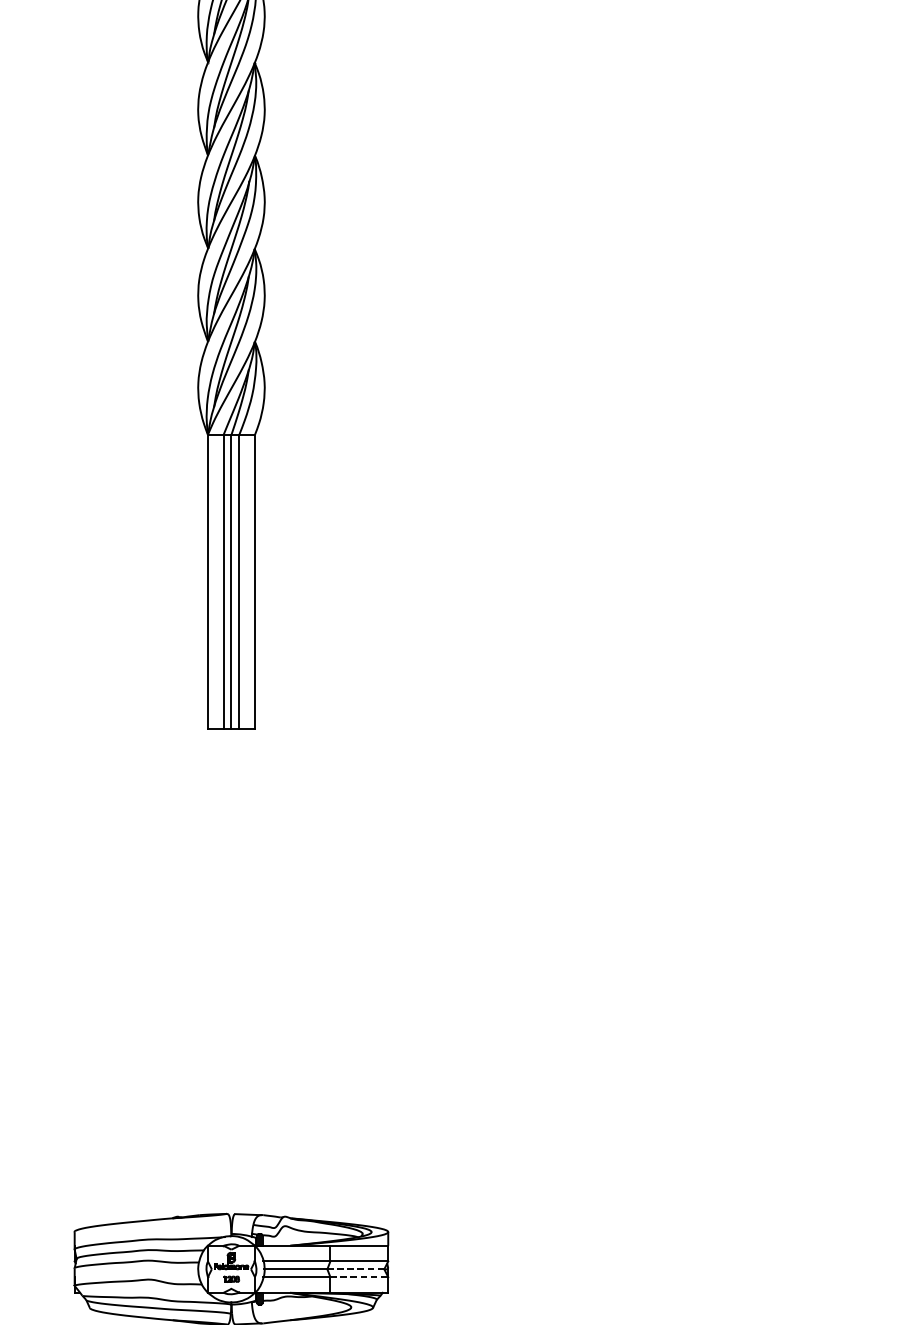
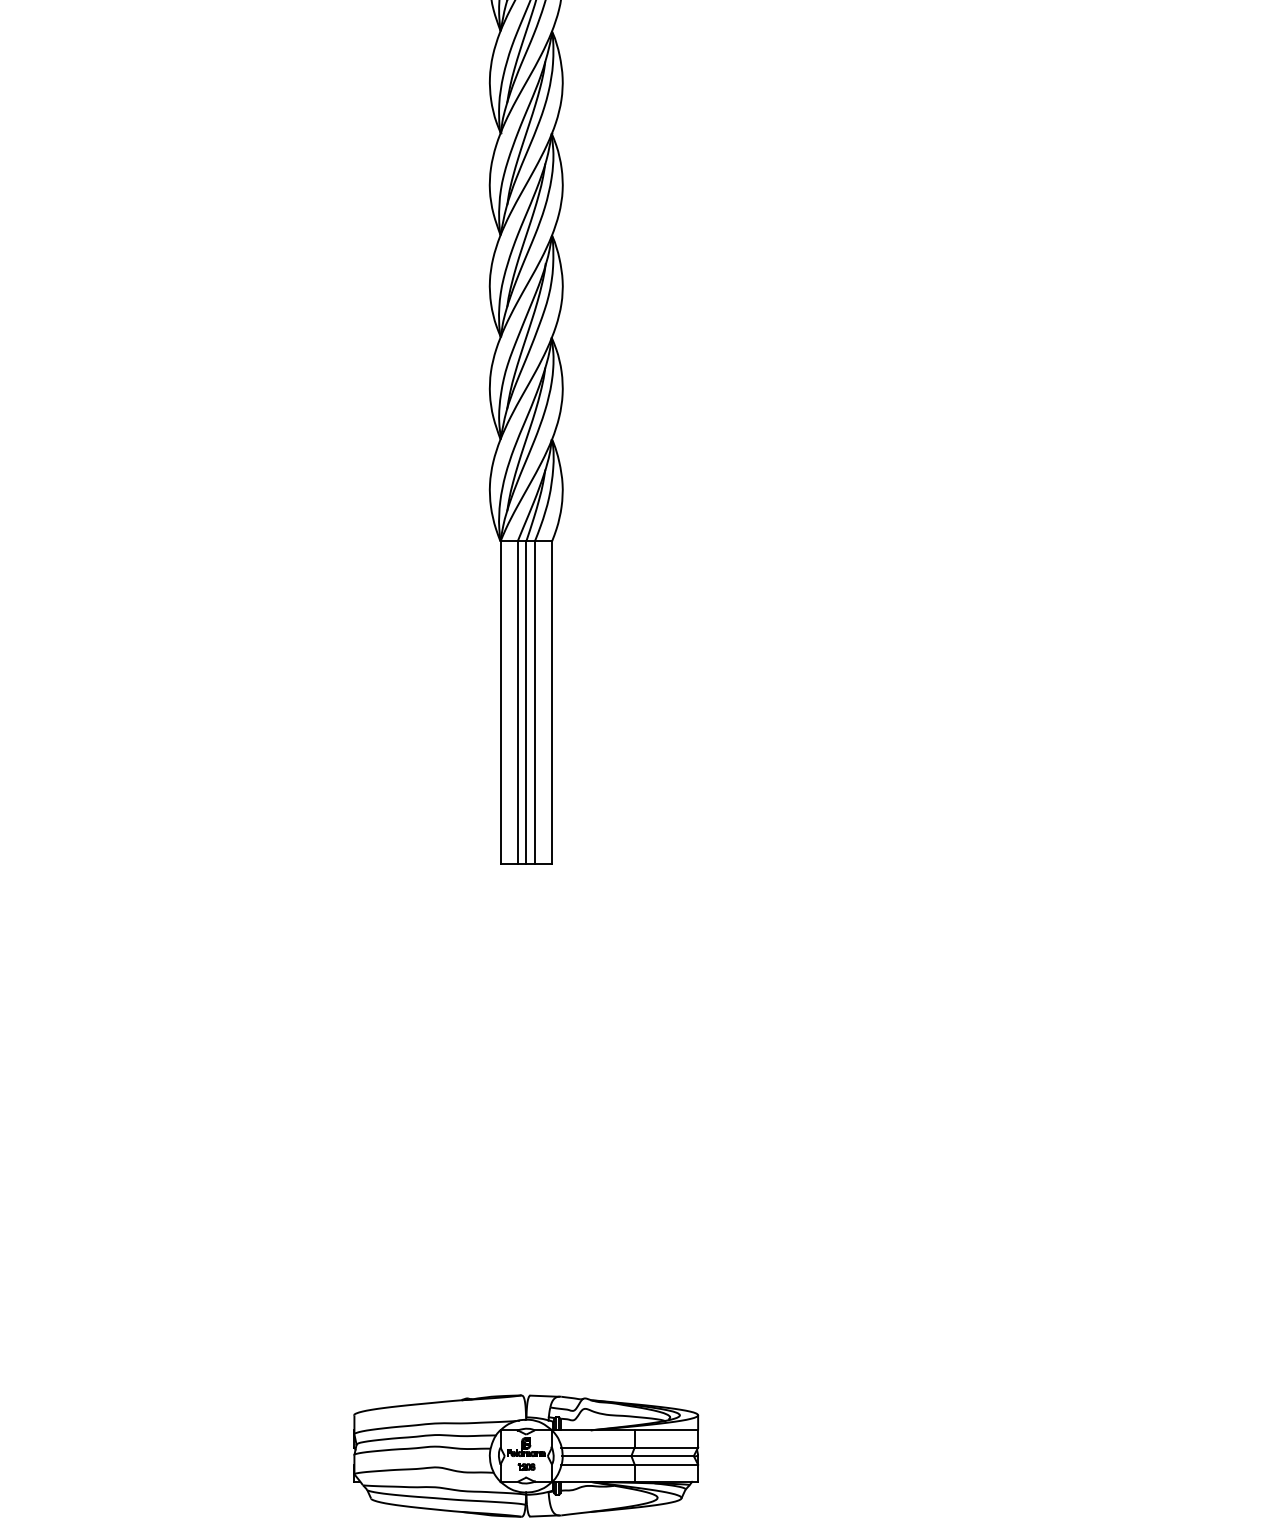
line: (356, 1269) -> (663, 1456), dashed -> solid
line: (359, 1276) -> (666, 1464), dashed -> solid

